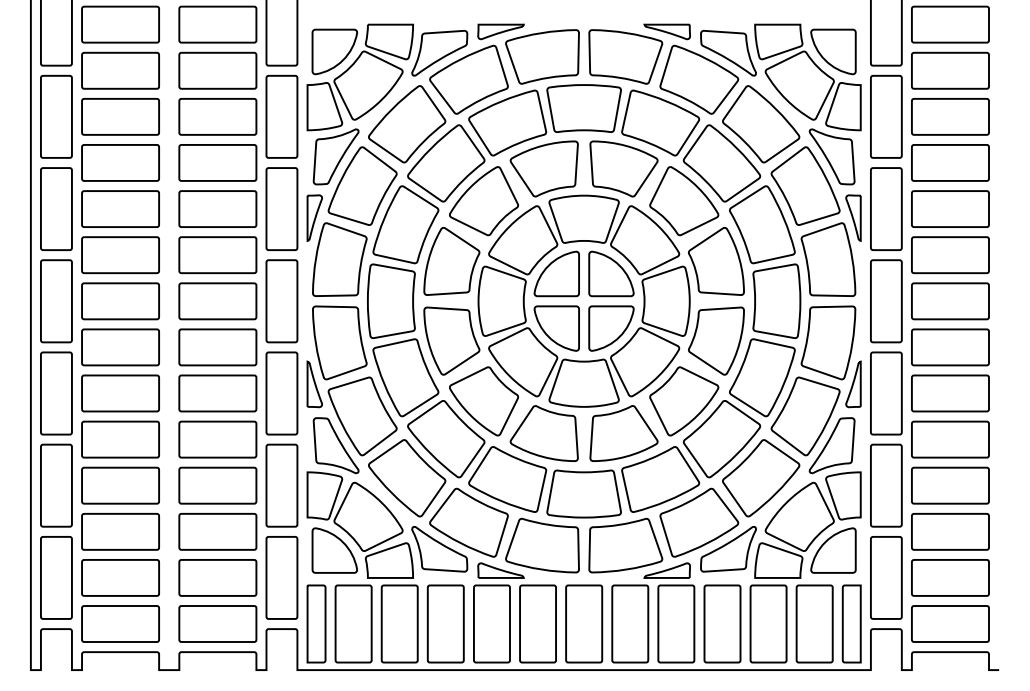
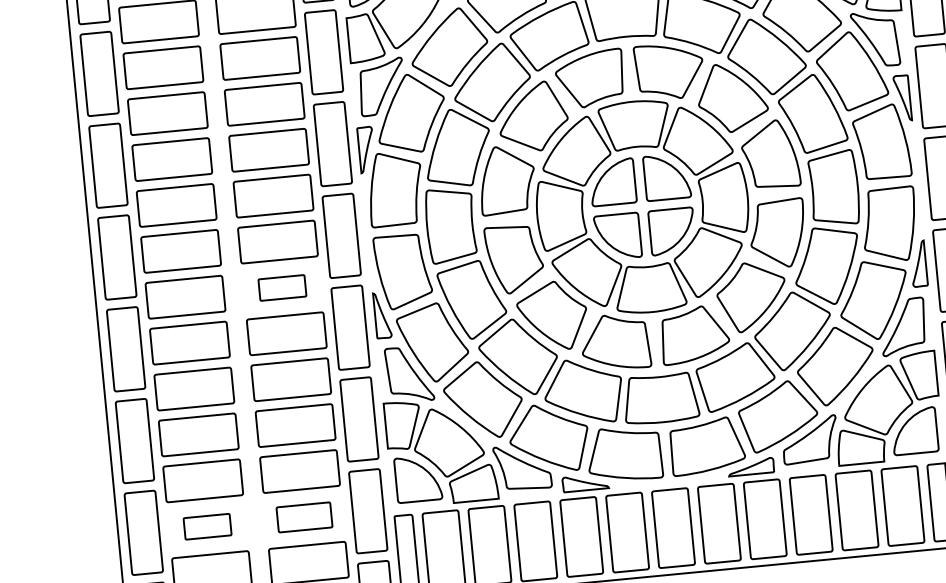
part: (217, 347) -> (282, 288), size x0.6
part: (120, 577) -> (207, 526), size x0.6
part: (217, 577) -> (304, 517), size x0.7

